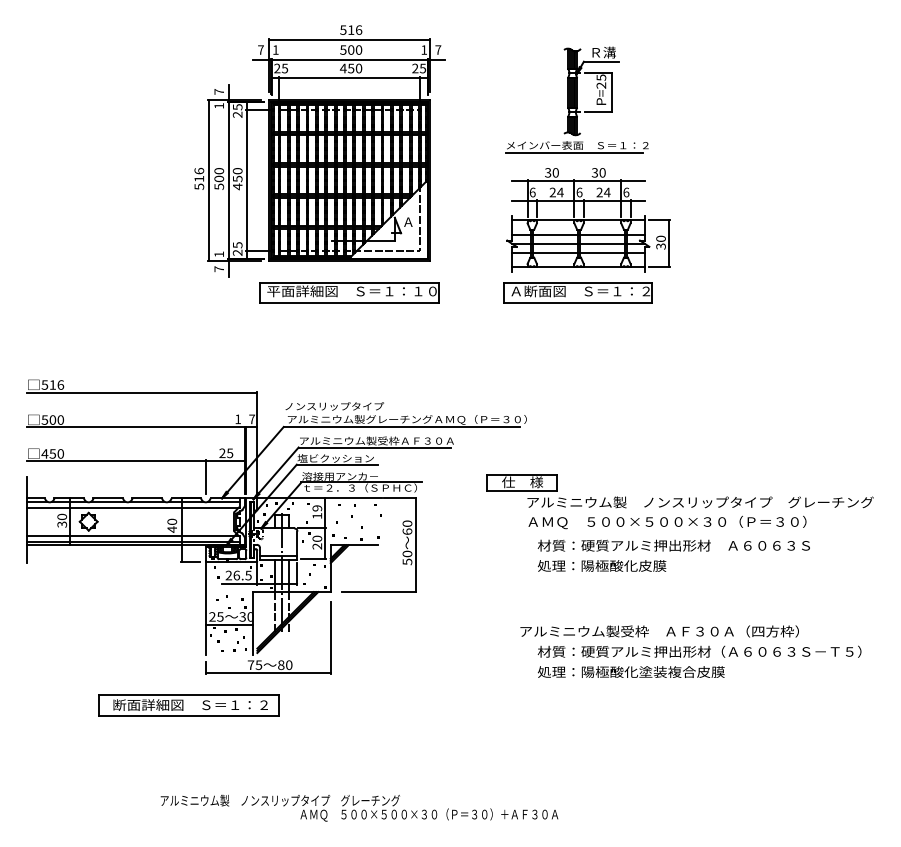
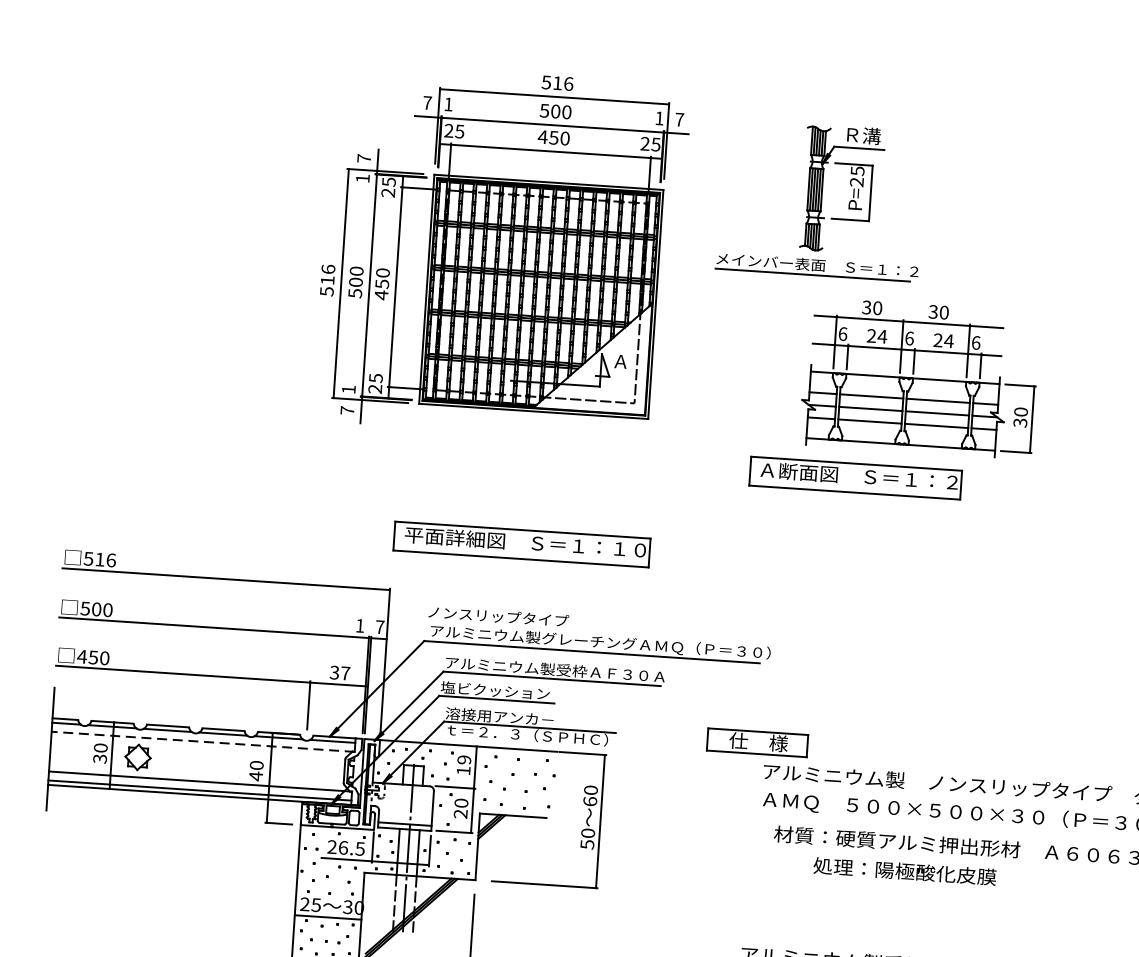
part: (576, 99) -> (820, 199), moved
part: (588, 220) -> (919, 379), moved
part: (349, 292) -> (521, 544), moved
text: (226, 453) -> (340, 673), 25 -> 37
line: (133, 507) -> (203, 741), solid -> dashed
text: (601, 565) -> (904, 870), moved

